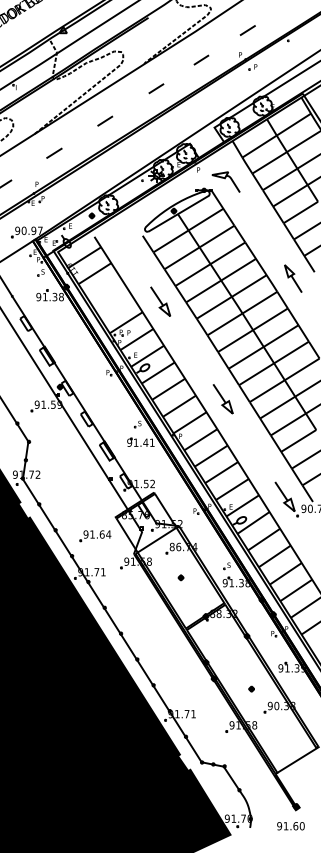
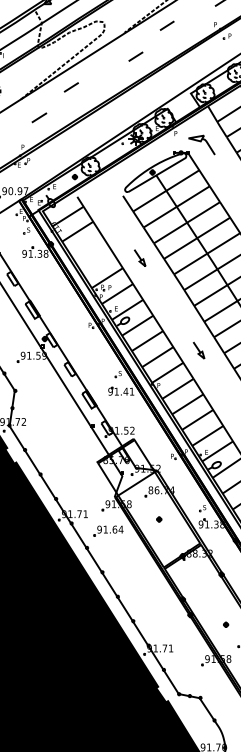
line: (201, 59) -> (167, 25), moved
line: (105, 120) -> (71, 86), moved
part: (160, 301) -> (139, 258), size x0.6
part: (222, 399) -> (198, 350), size x0.6
part: (95, 536) -> (108, 531), moved

